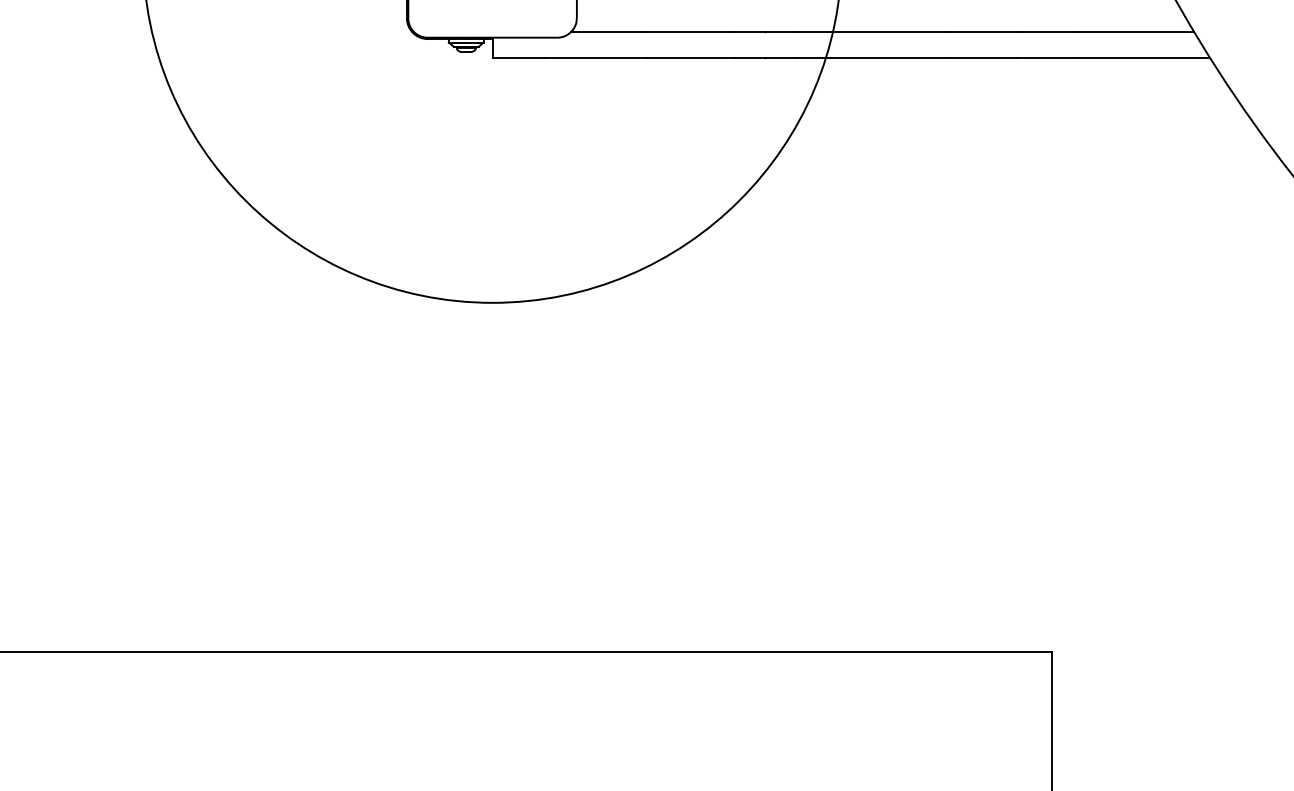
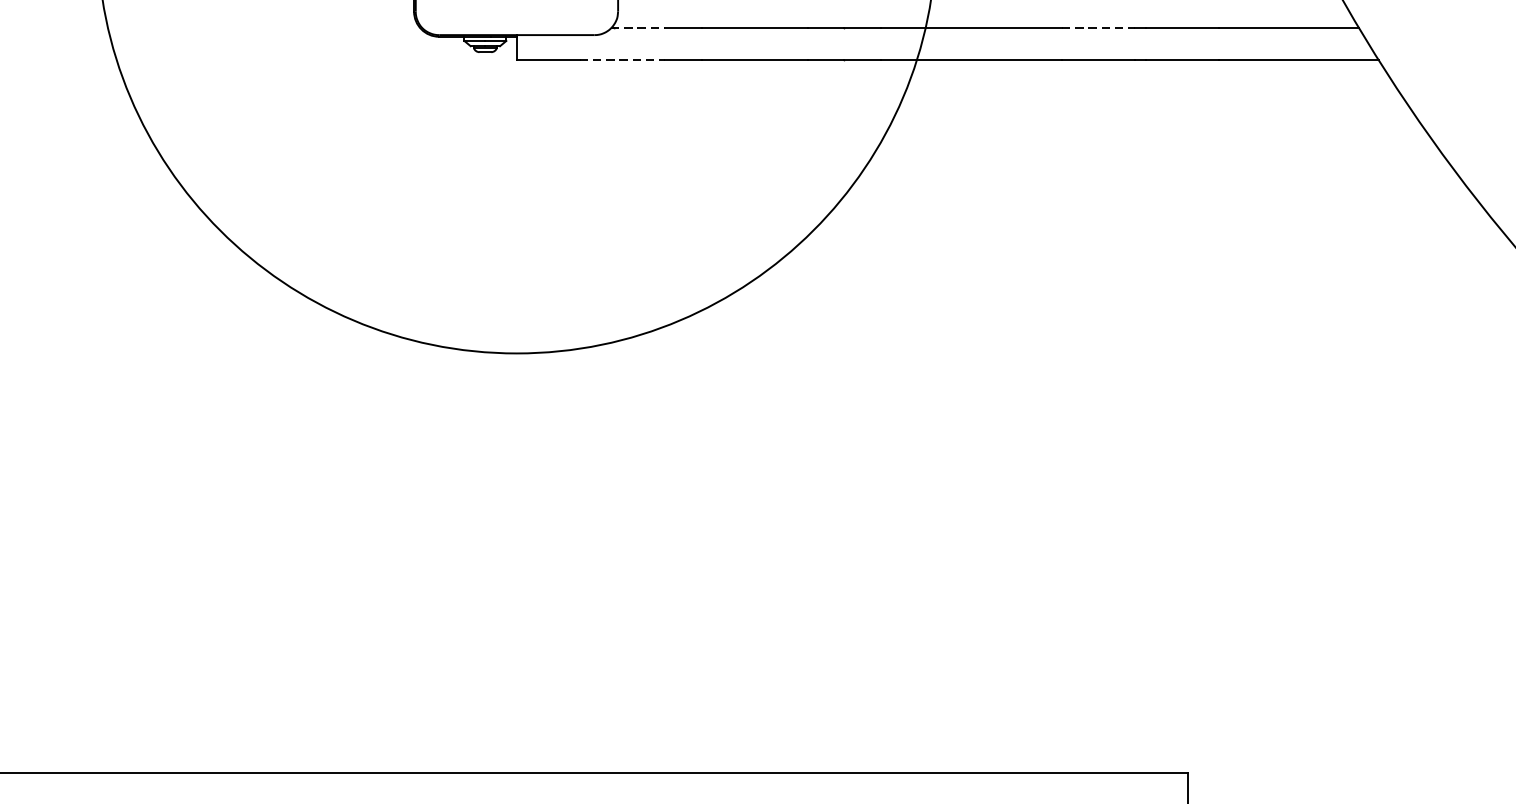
line: (593, 32) -> (638, 28), solid -> dashed
line: (977, 32) -> (1099, 28), solid -> dashed
line: (580, 58) -> (622, 60), solid -> dashed

